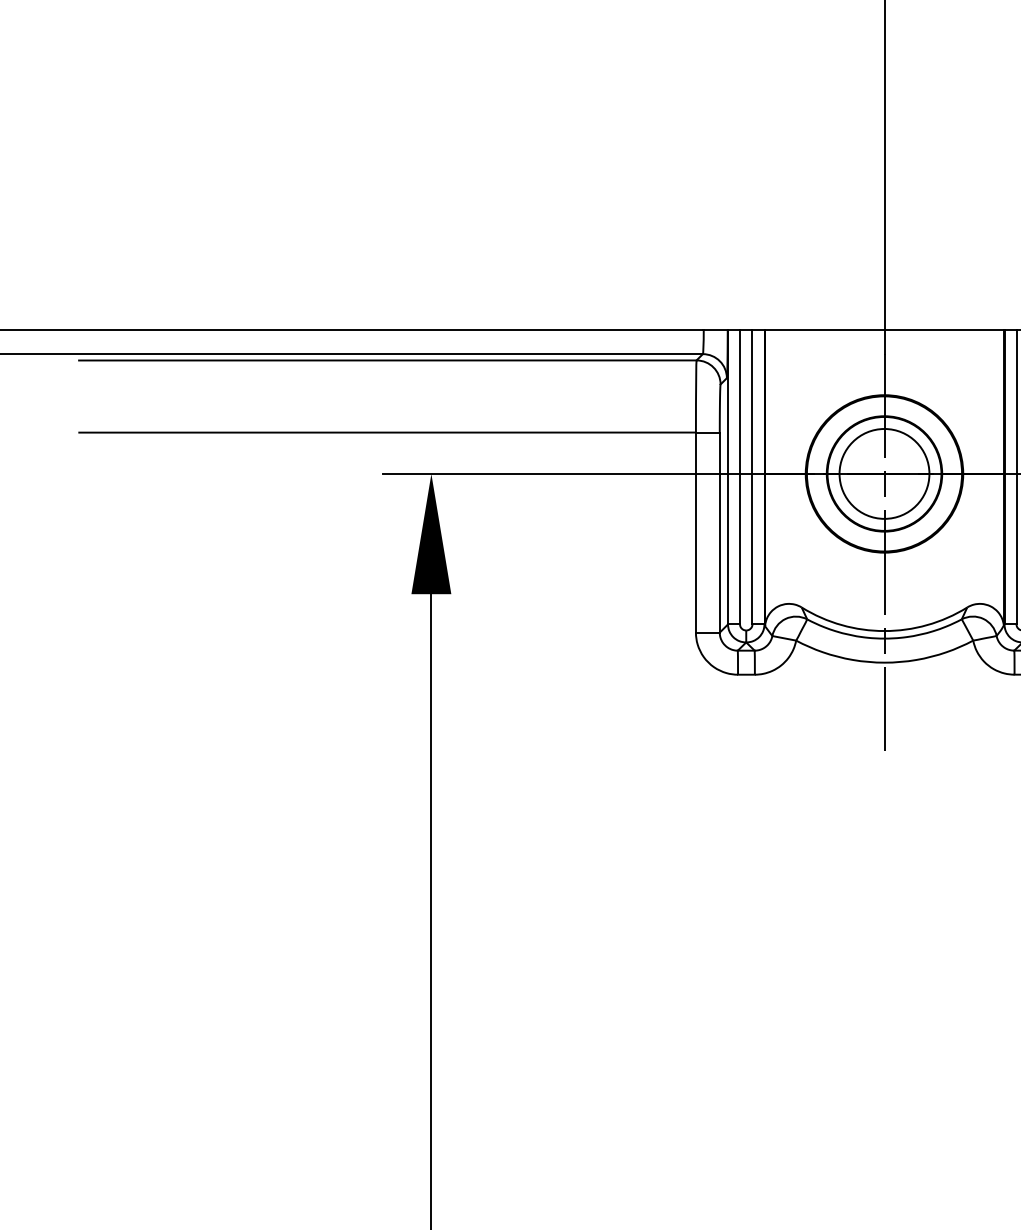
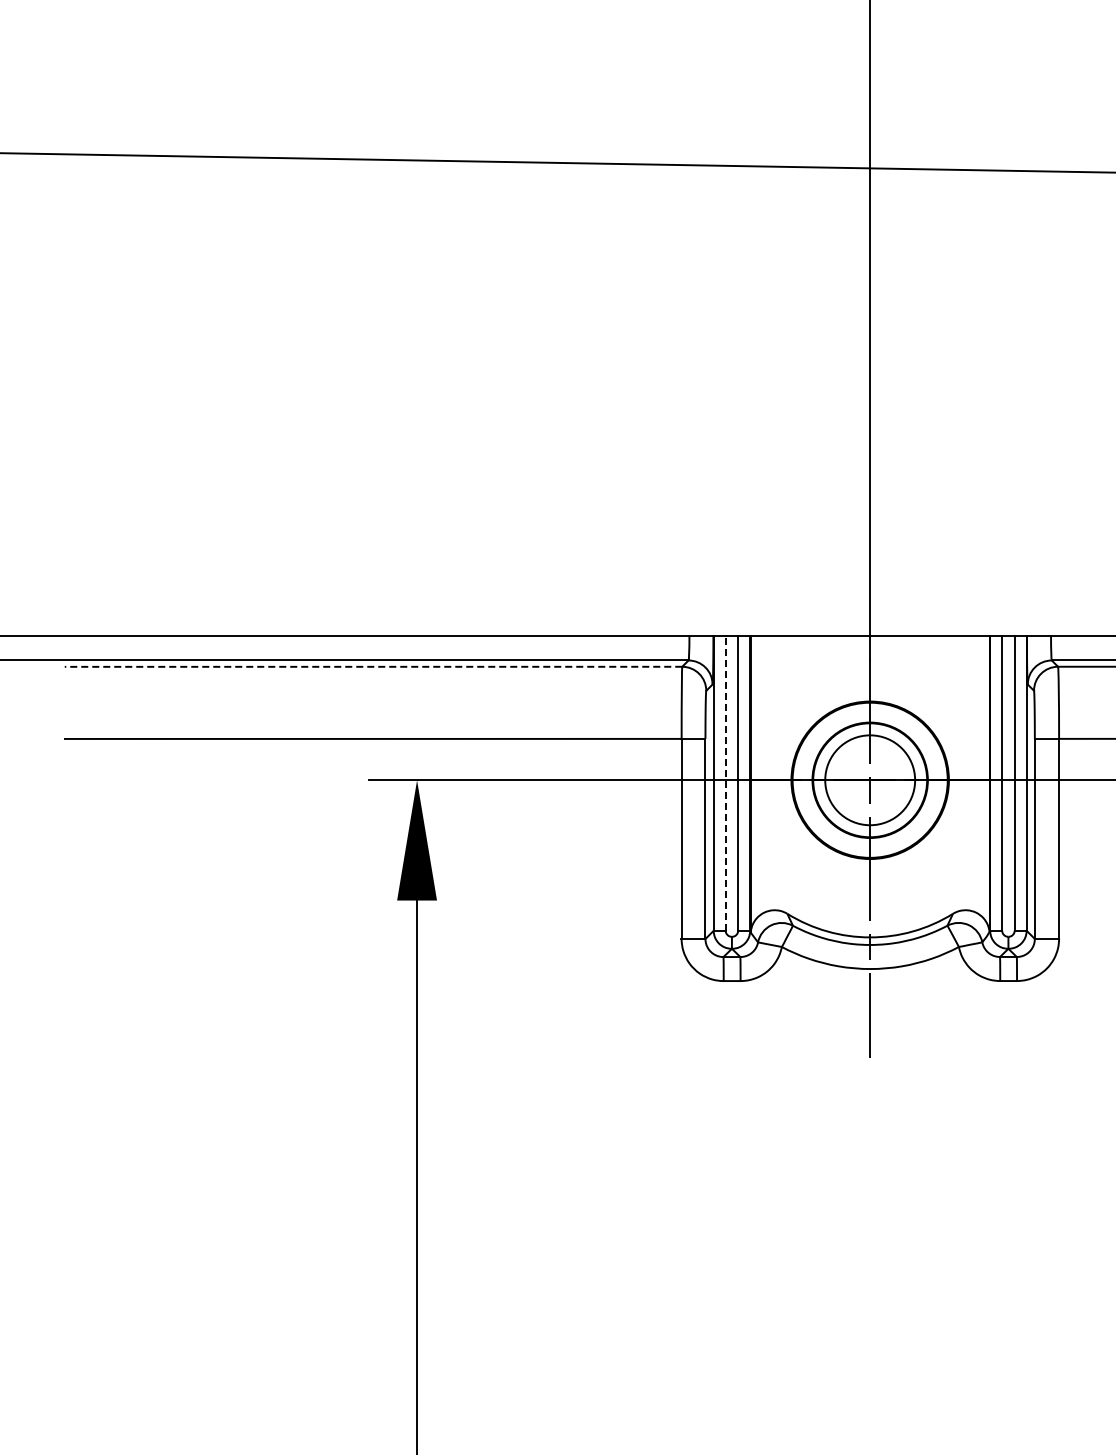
line: (387, 360) -> (373, 666), solid -> dashed
line: (739, 477) -> (725, 783), solid -> dashed

